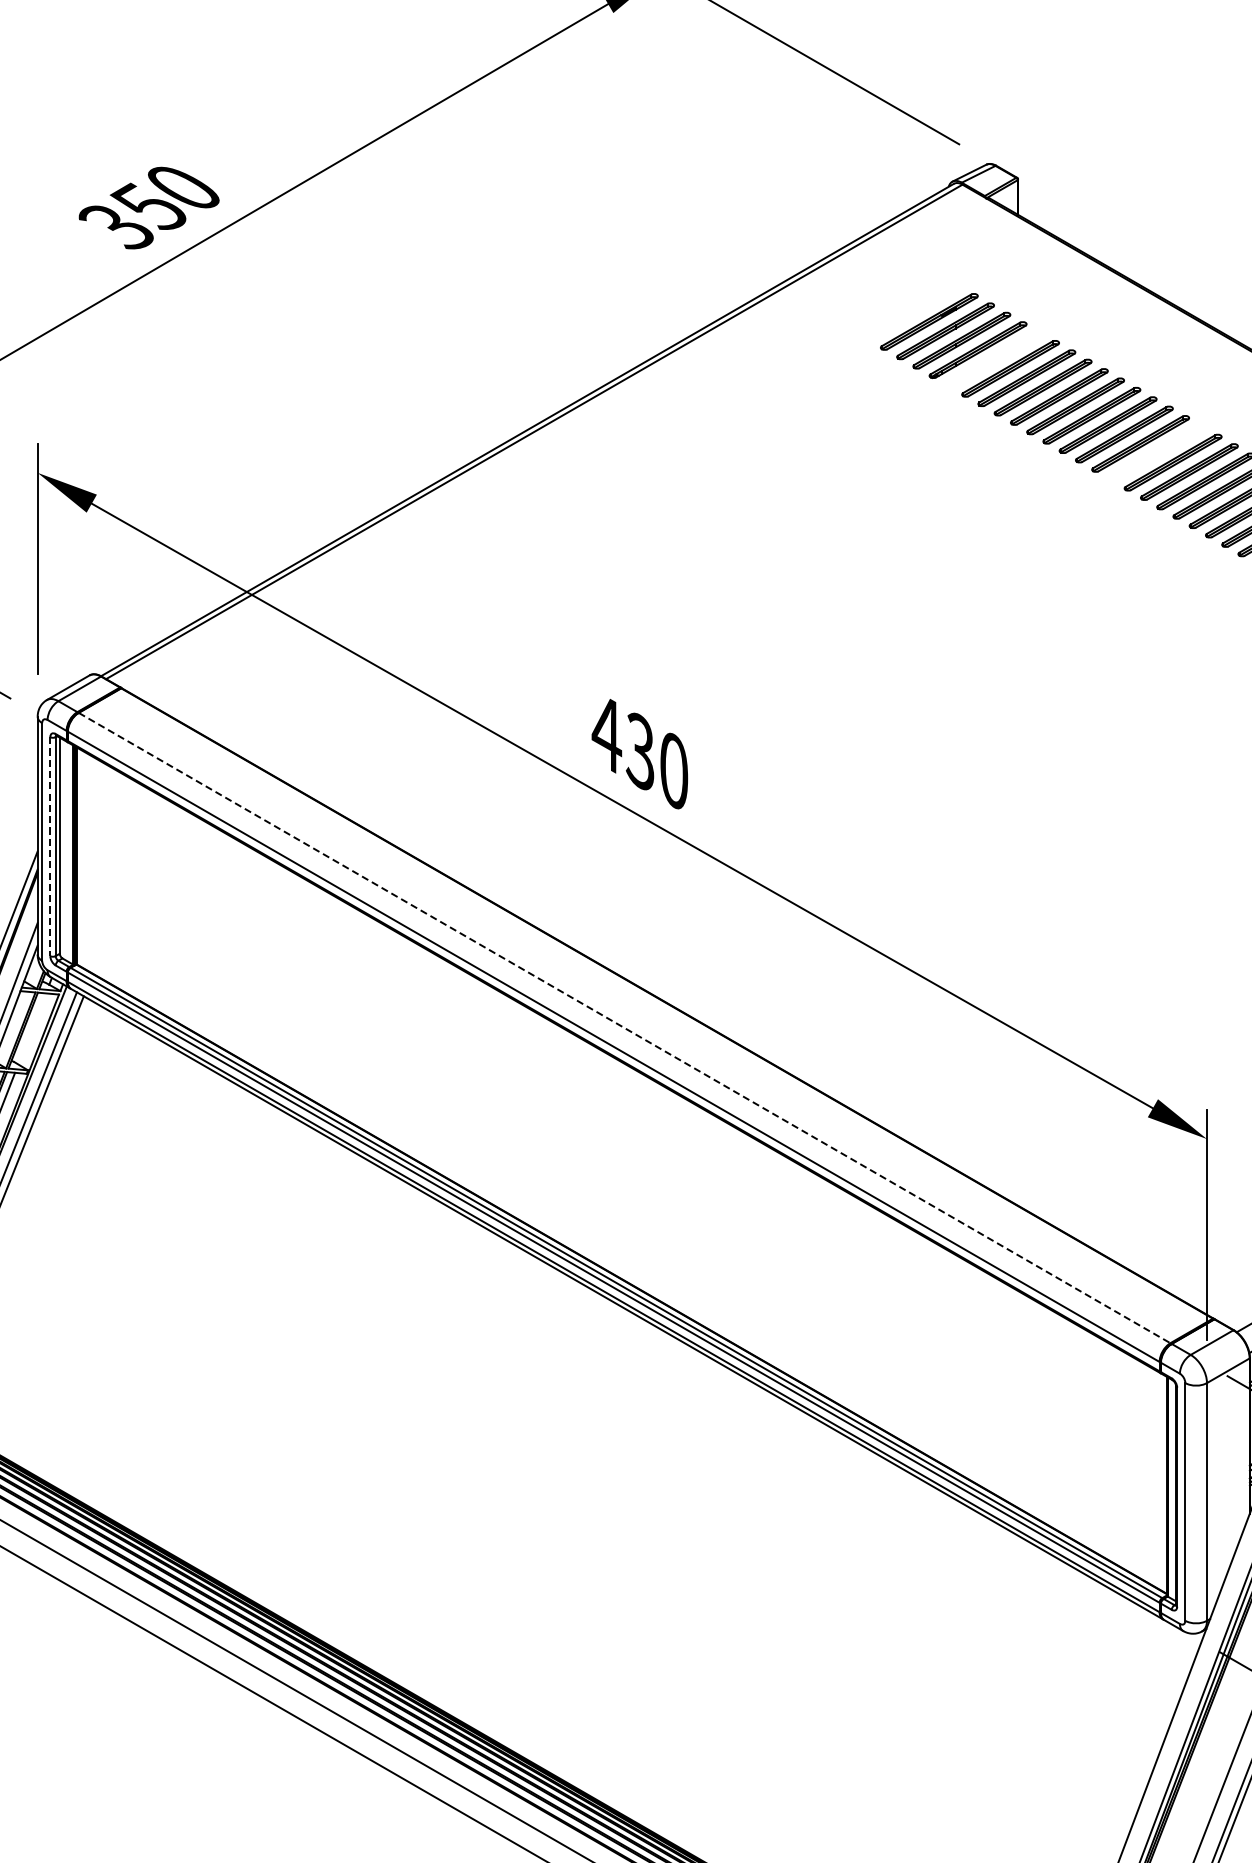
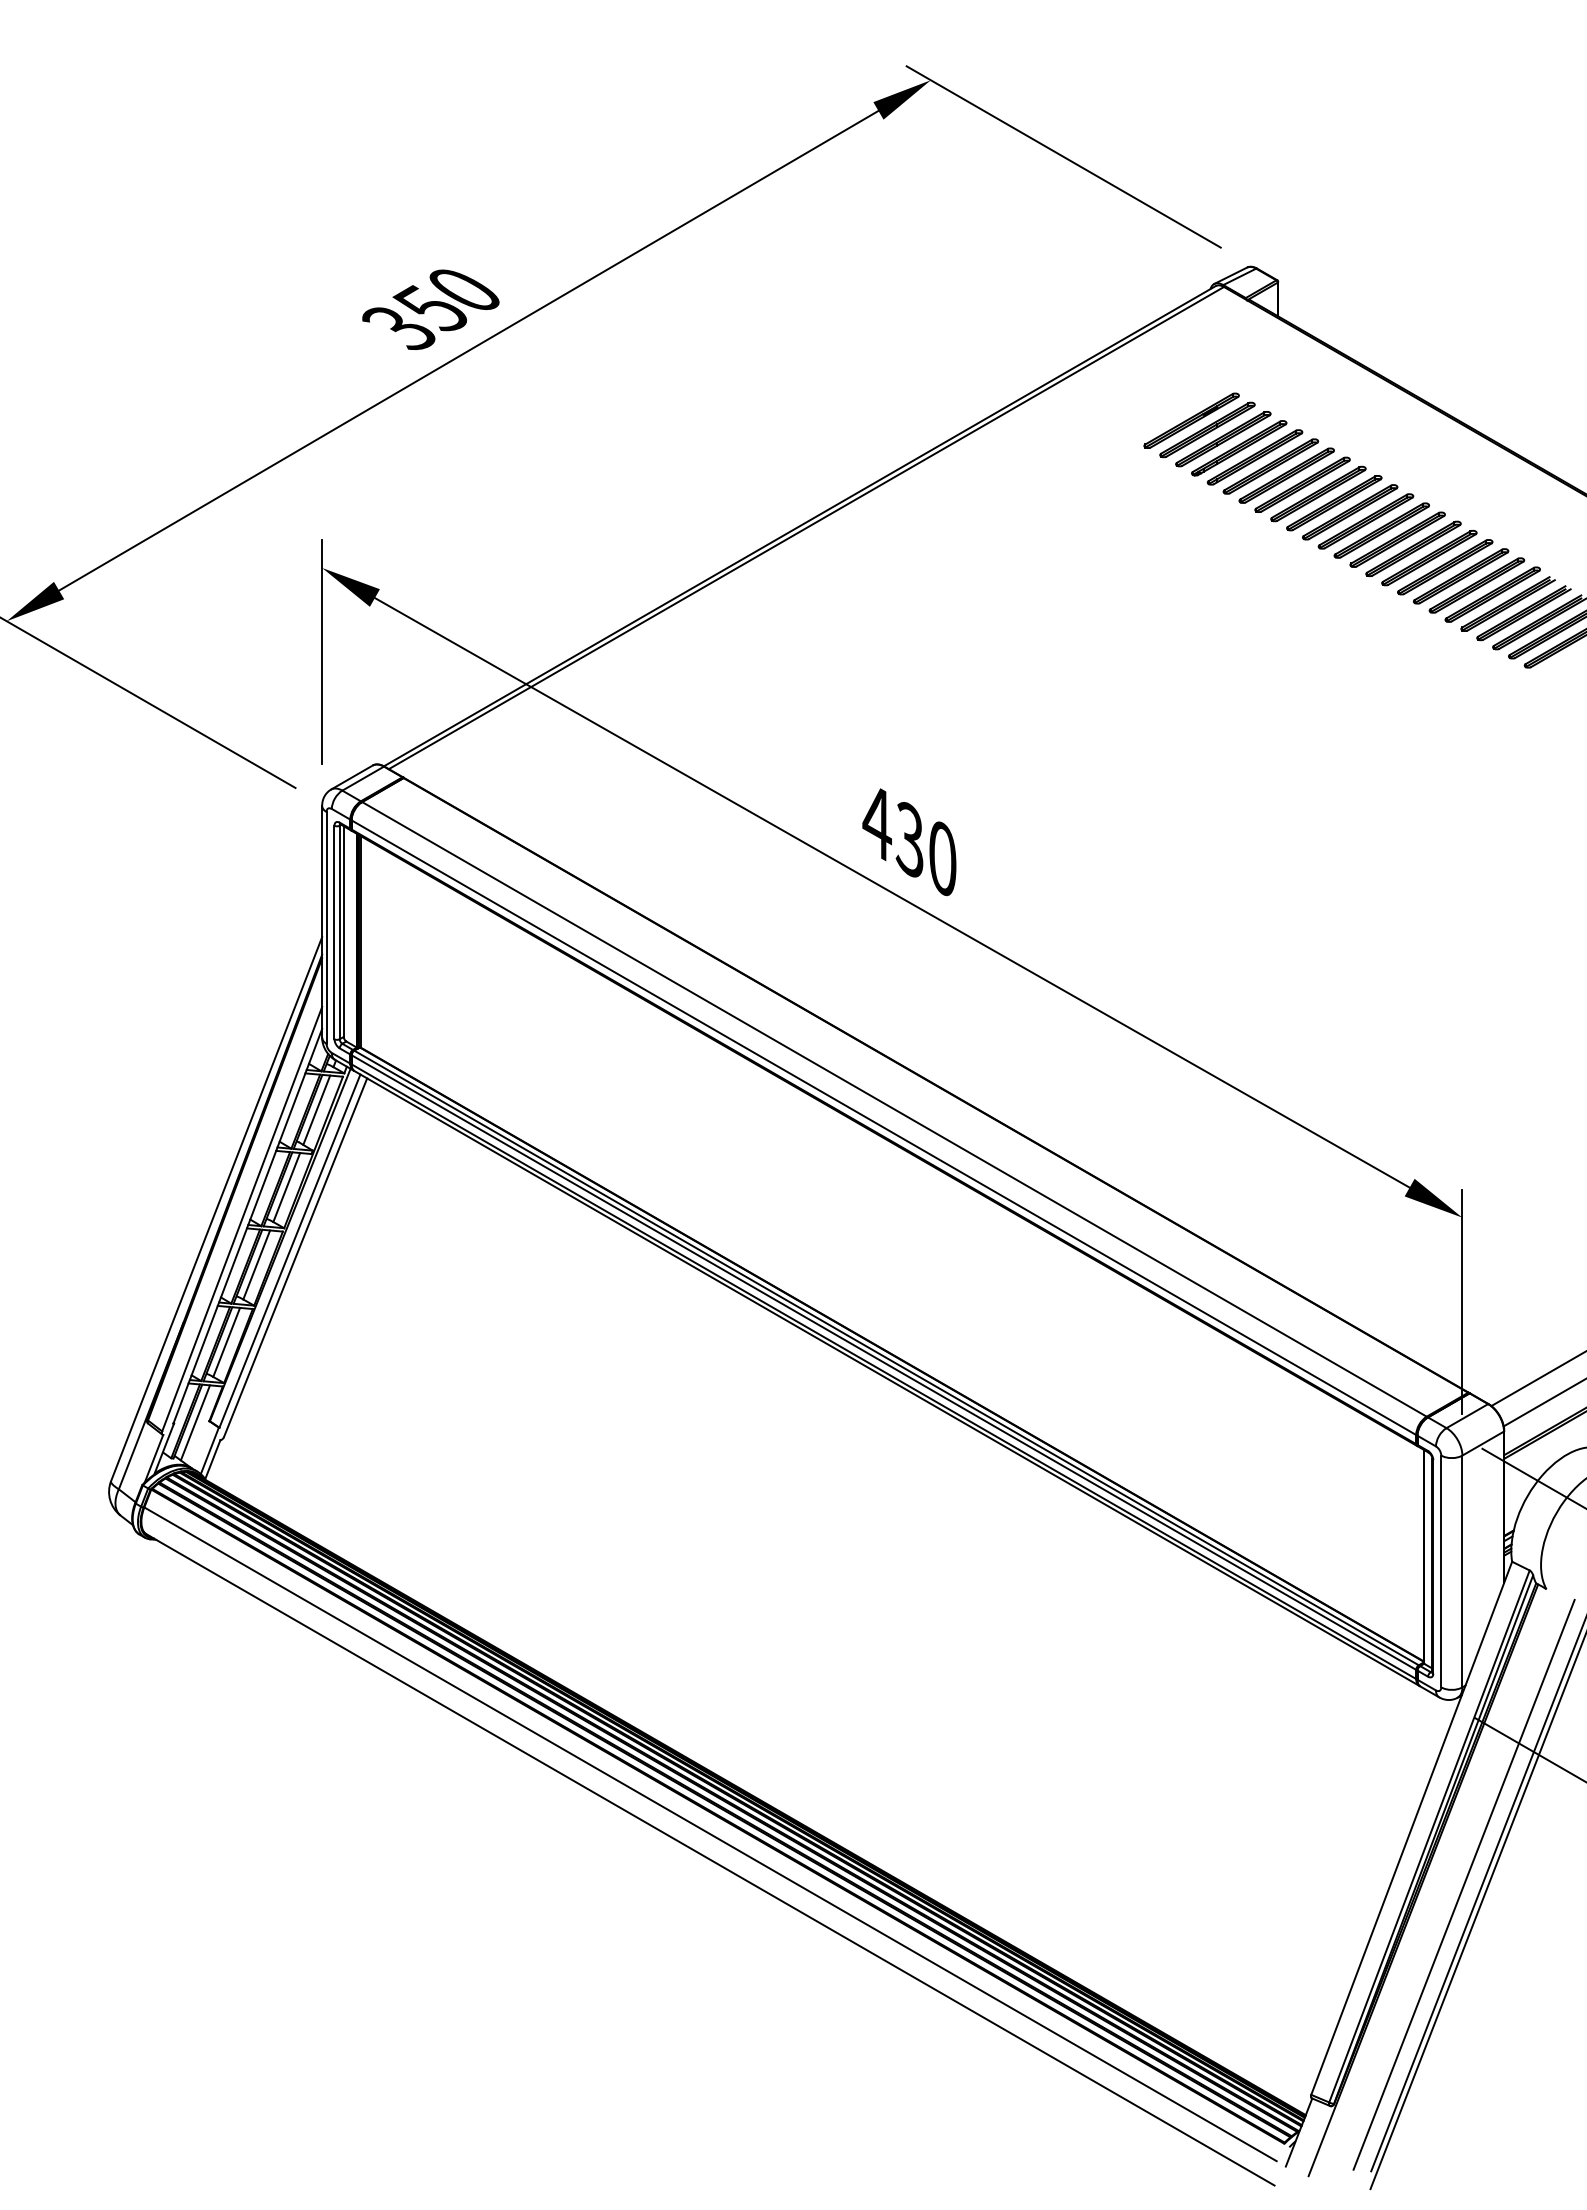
part: (993, 359) -> (1254, 457), added
part: (1156, 452) -> (1413, 548), added
line: (50, 846) -> (334, 932), dashed -> solid
line: (31, 1028) -> (316, 1109), added
line: (624, 1028) -> (894, 1109), dashed -> solid

